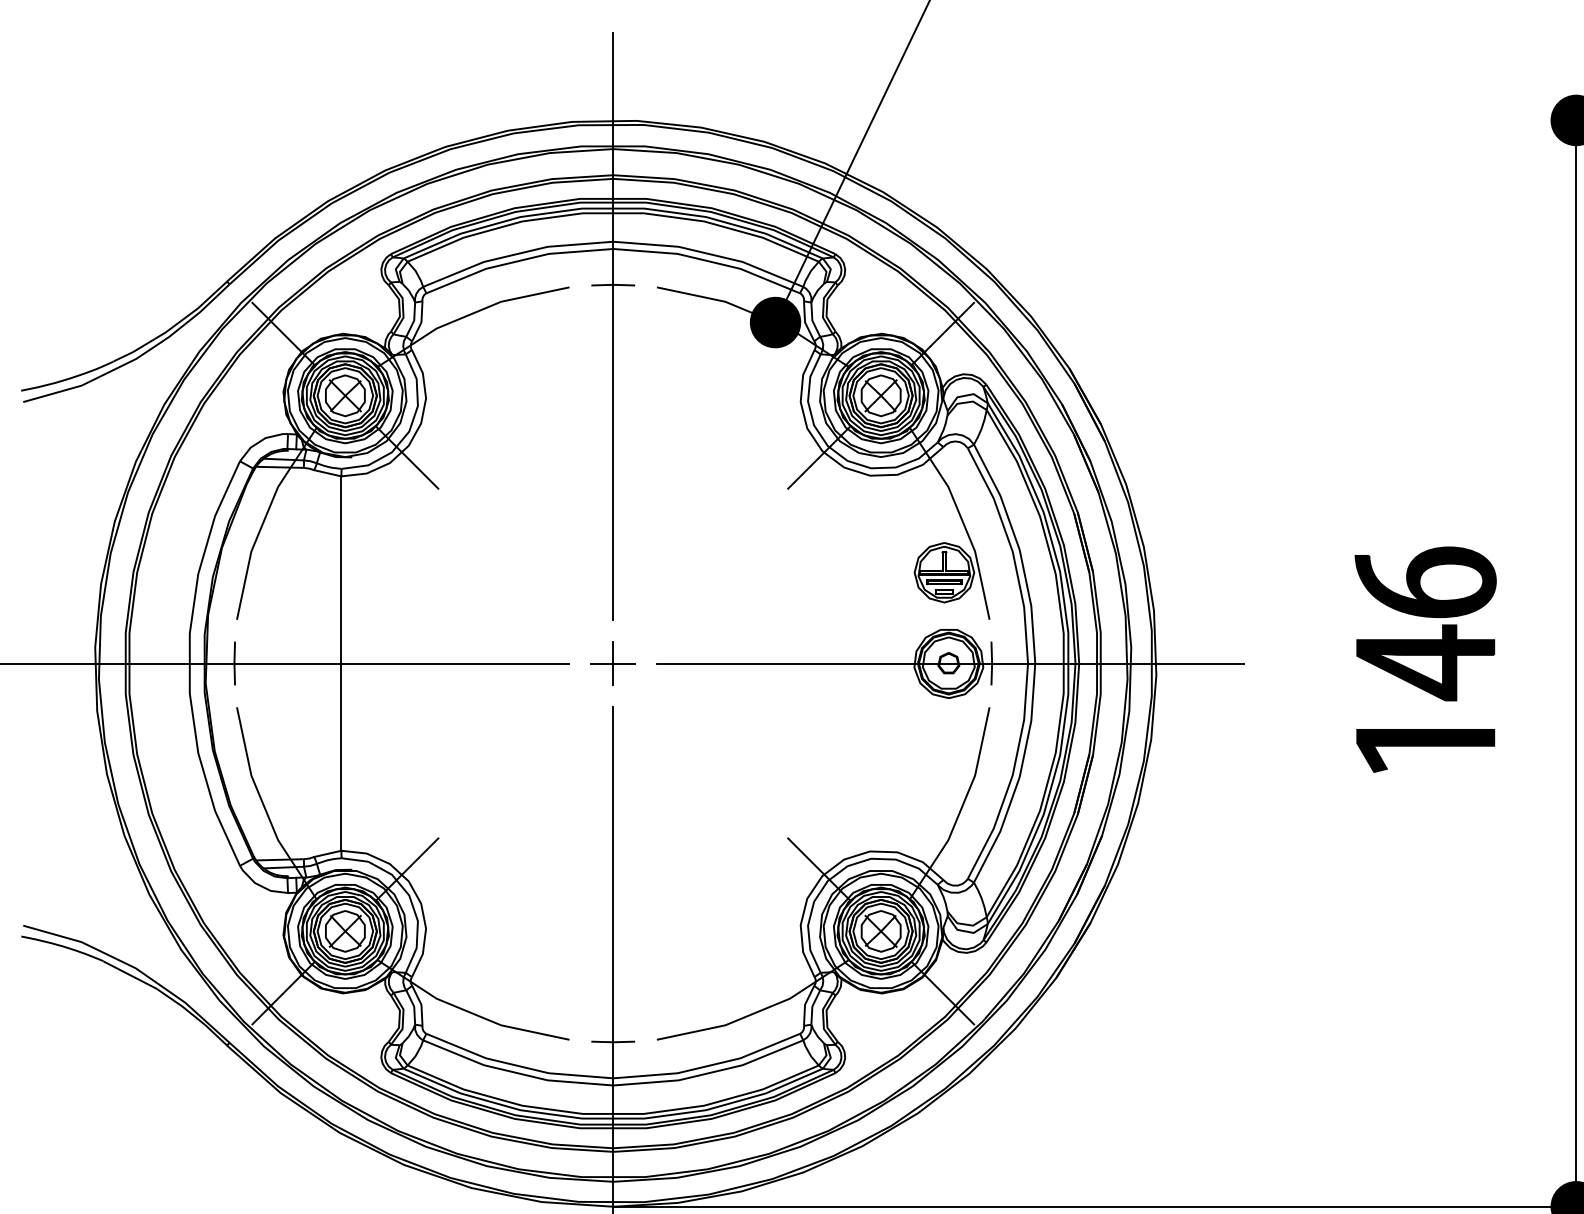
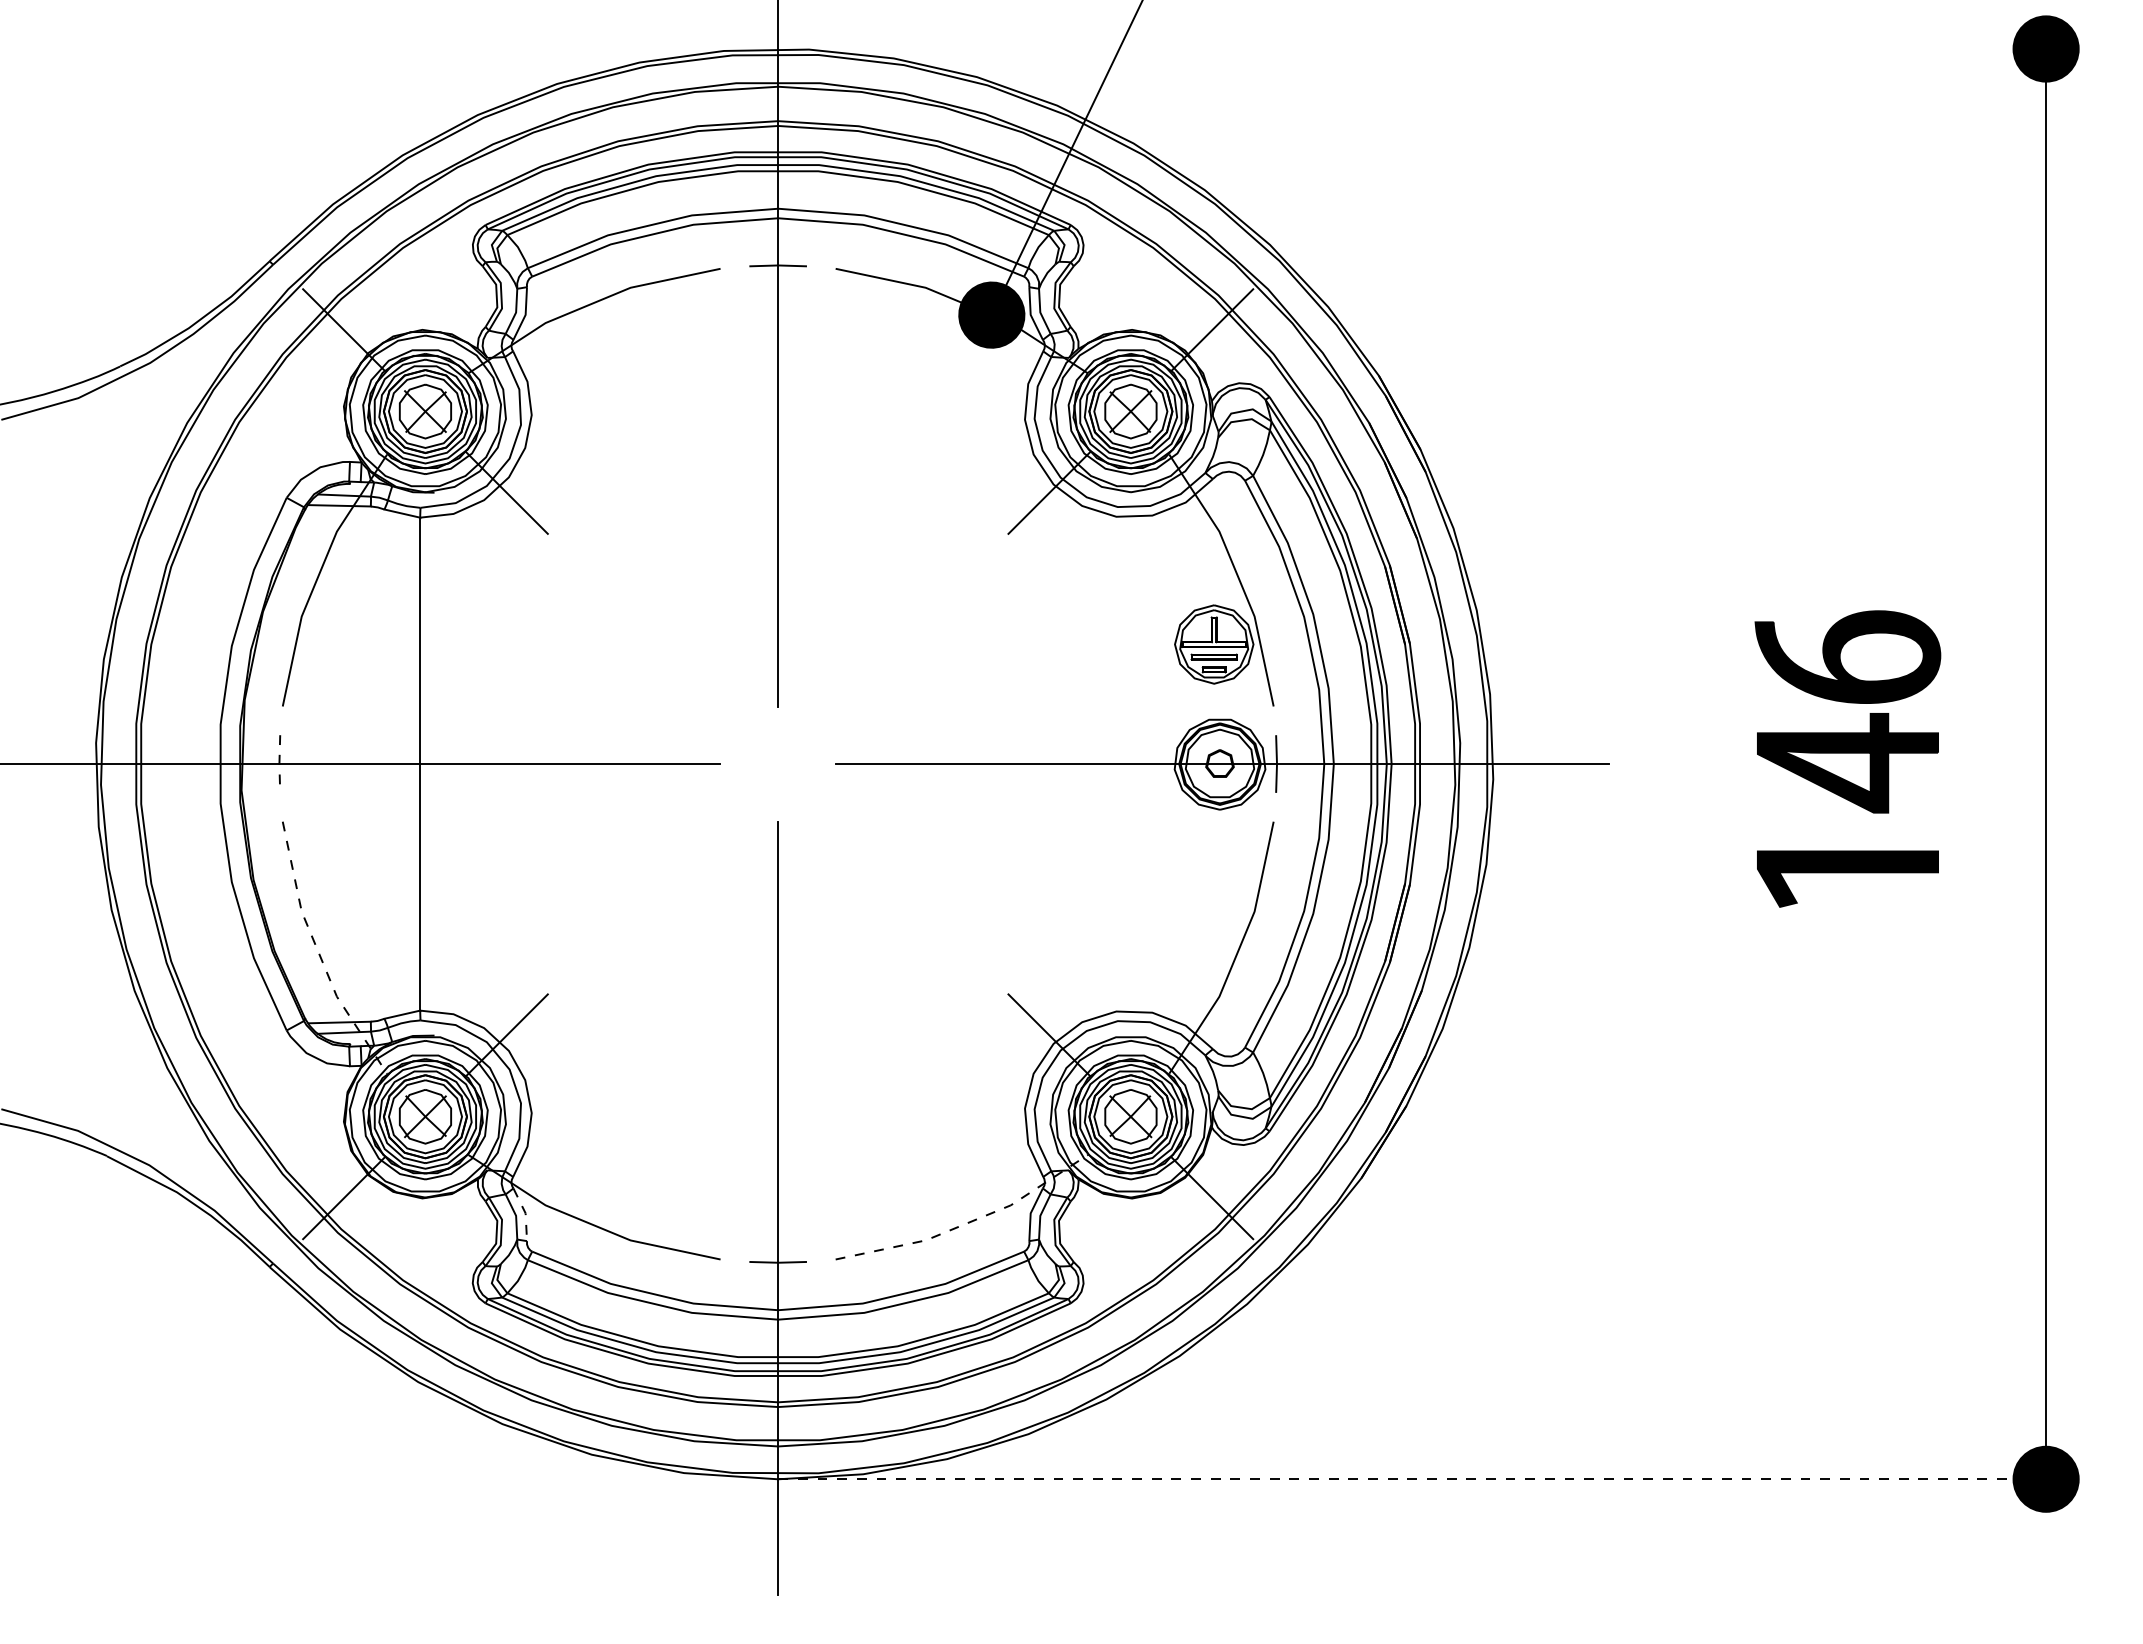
line: (234, 663) -> (279, 764), solid -> dashed
part: (612, 663) -> (777, 763), removed
line: (264, 808) -> (319, 954), solid -> dashed
line: (421, 1004) -> (525, 1213), solid -> dashed
line: (757, 1012) -> (967, 1223), solid -> dashed
line: (1095, 1206) -> (1412, 1479), solid -> dashed

